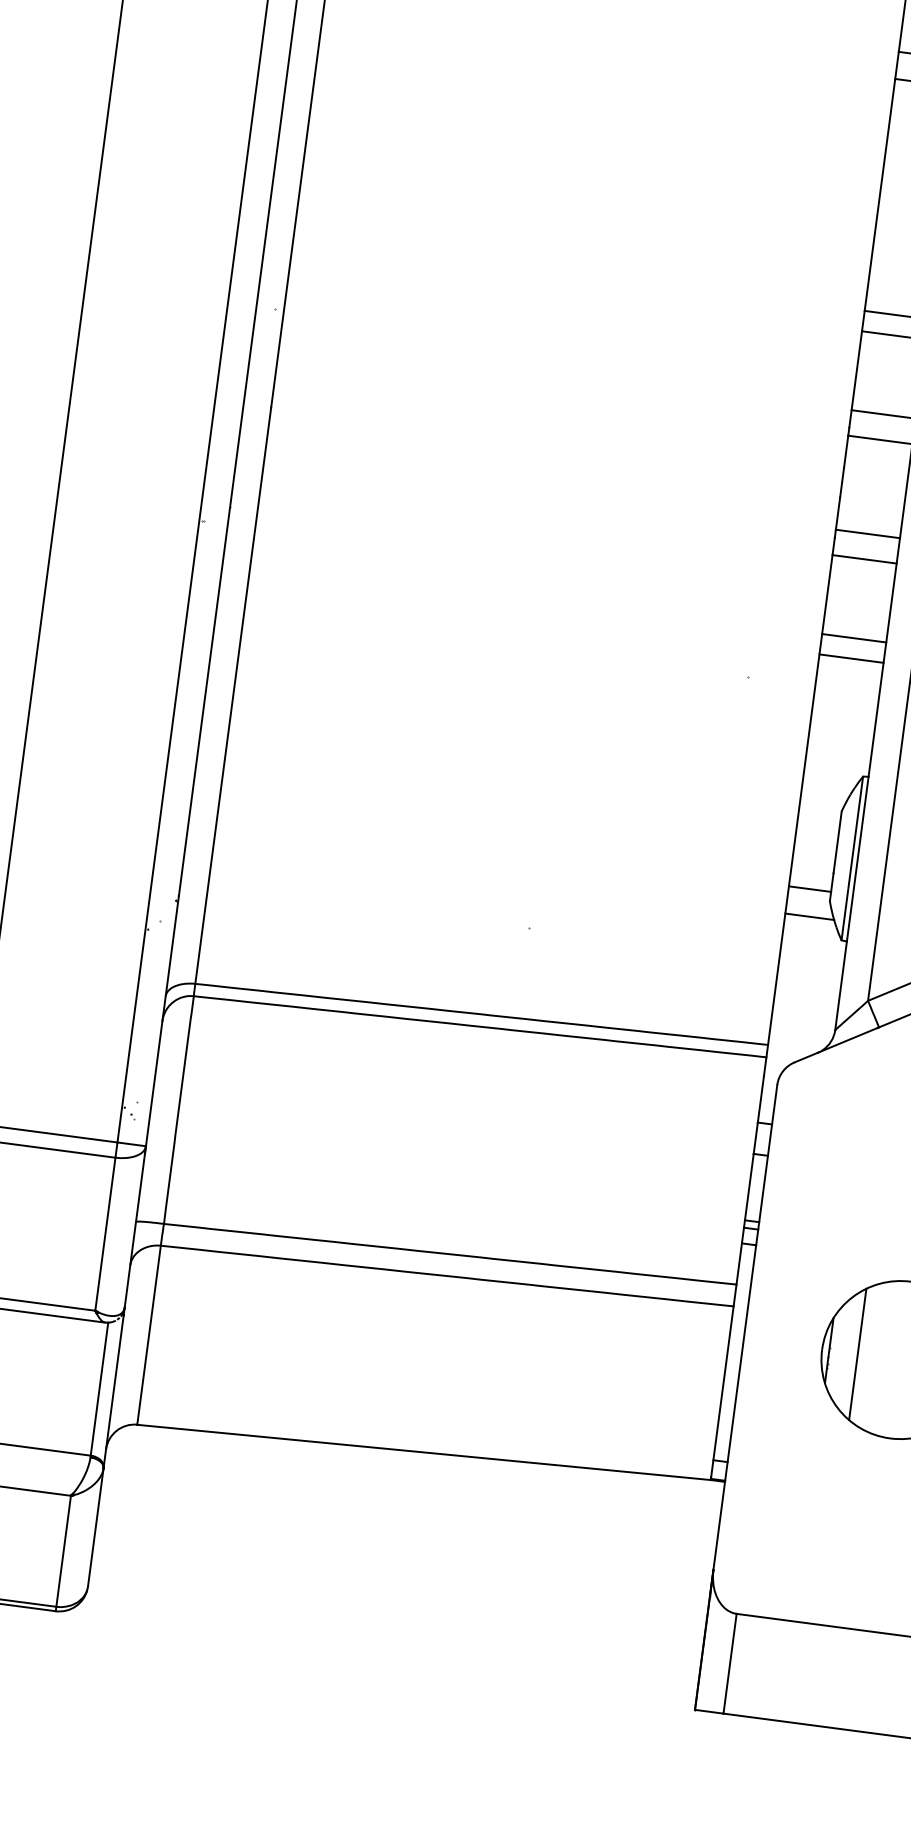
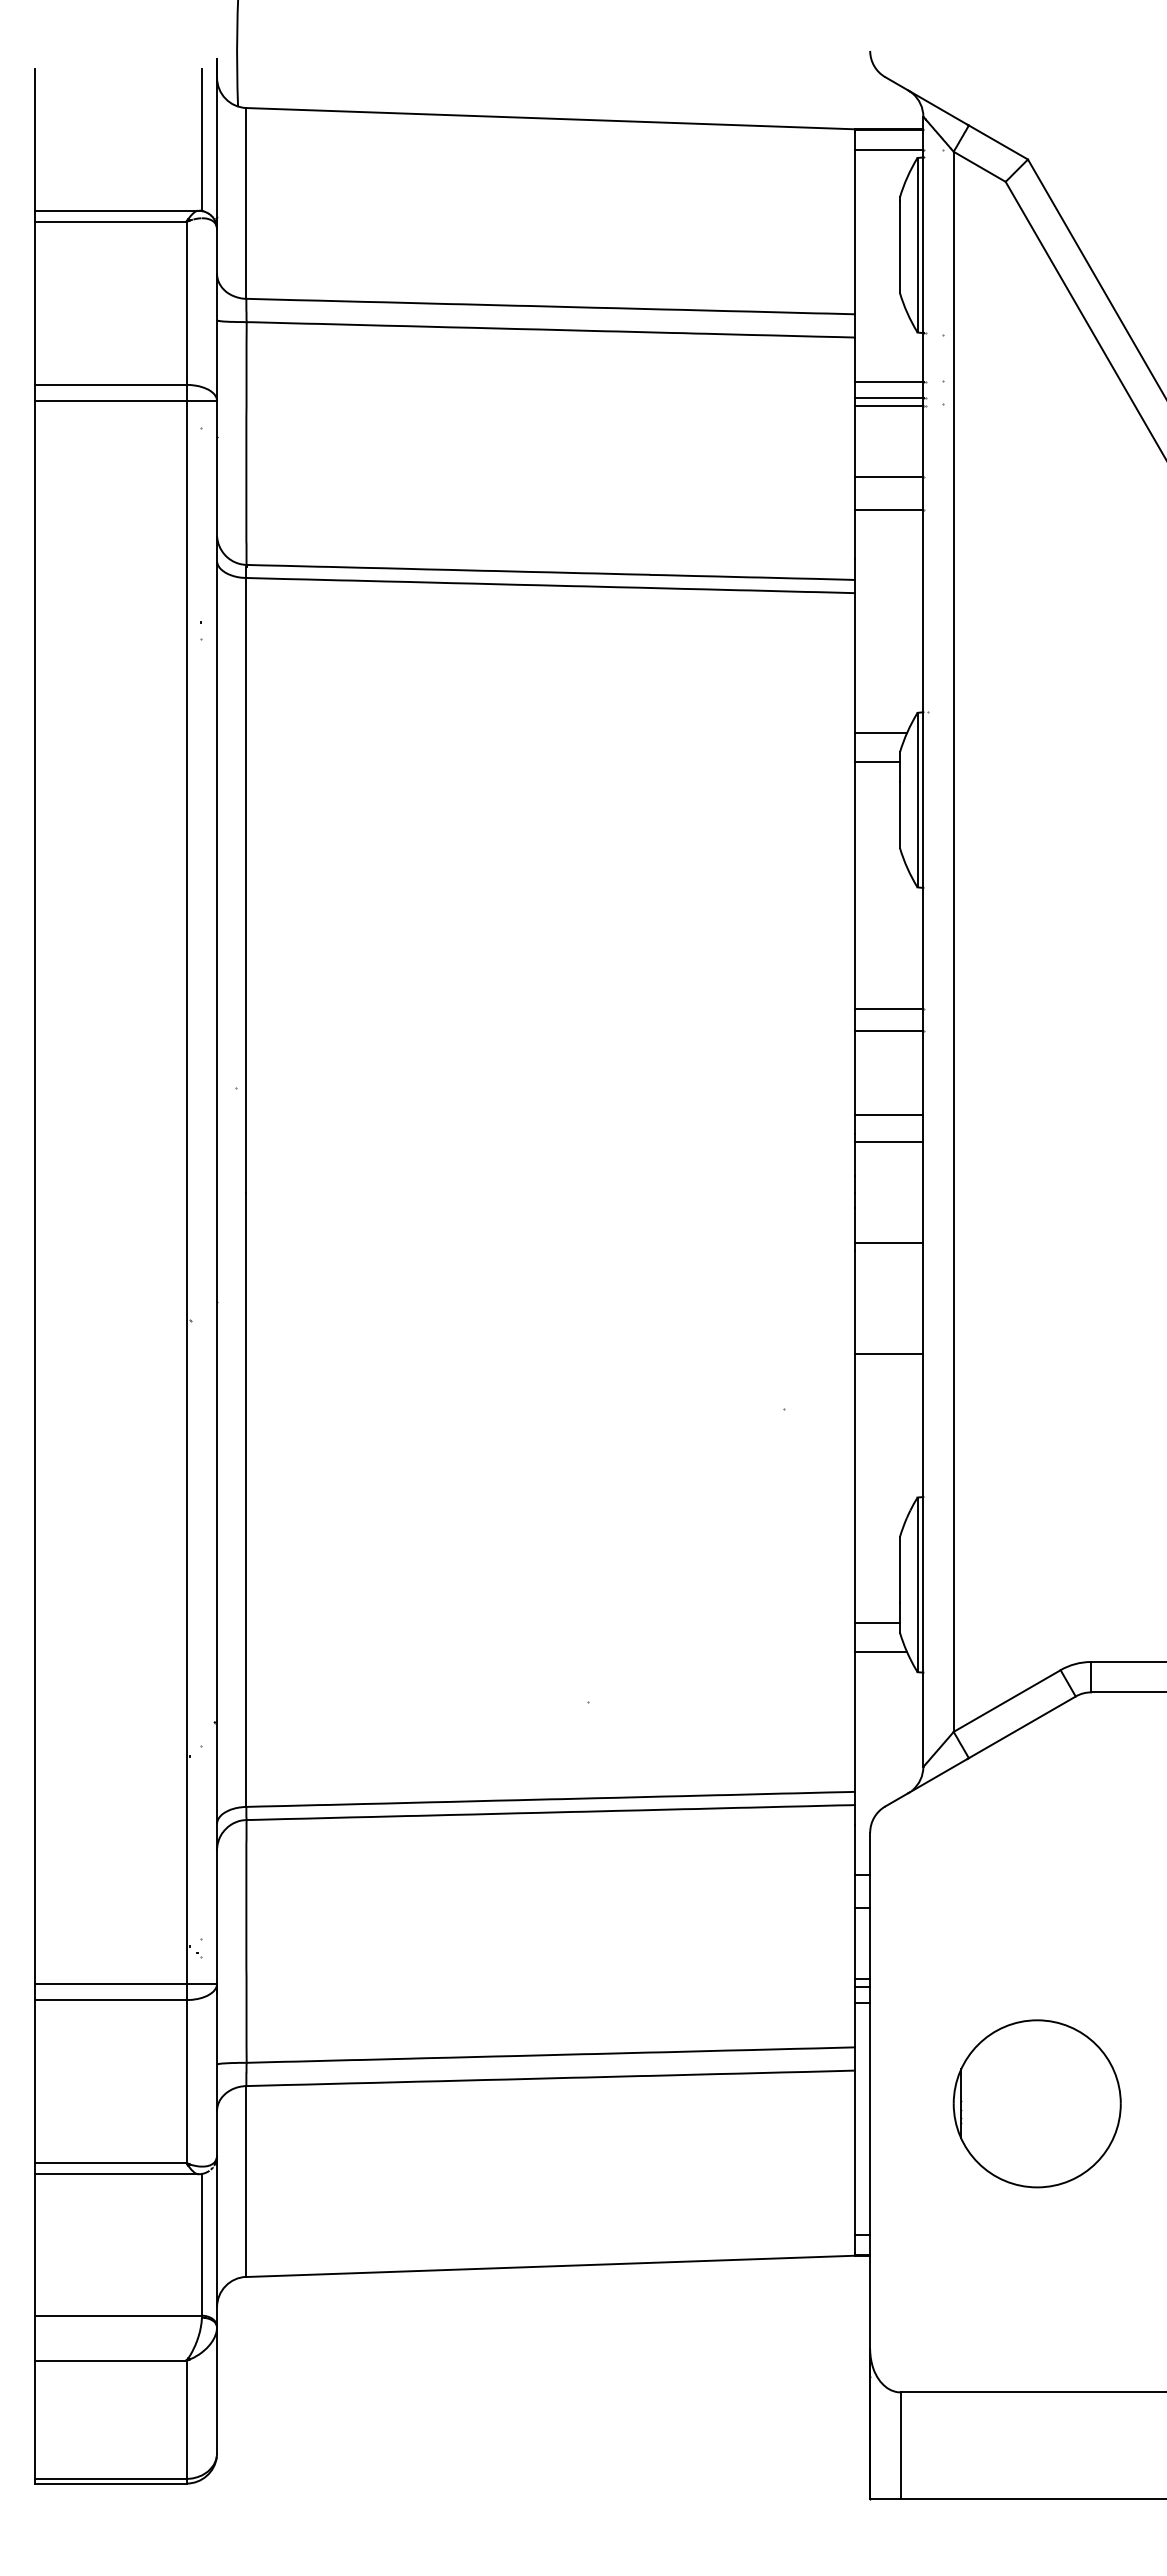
line: (864, 559) -> (888, 1269), removed
line: (850, 658) -> (888, 1375), removed
line: (857, 1354) -> (991, 2103), removed

